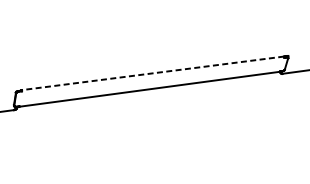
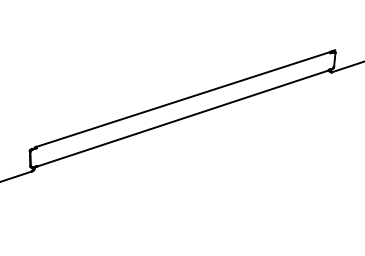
line: (153, 73) -> (183, 99), dashed -> solid

